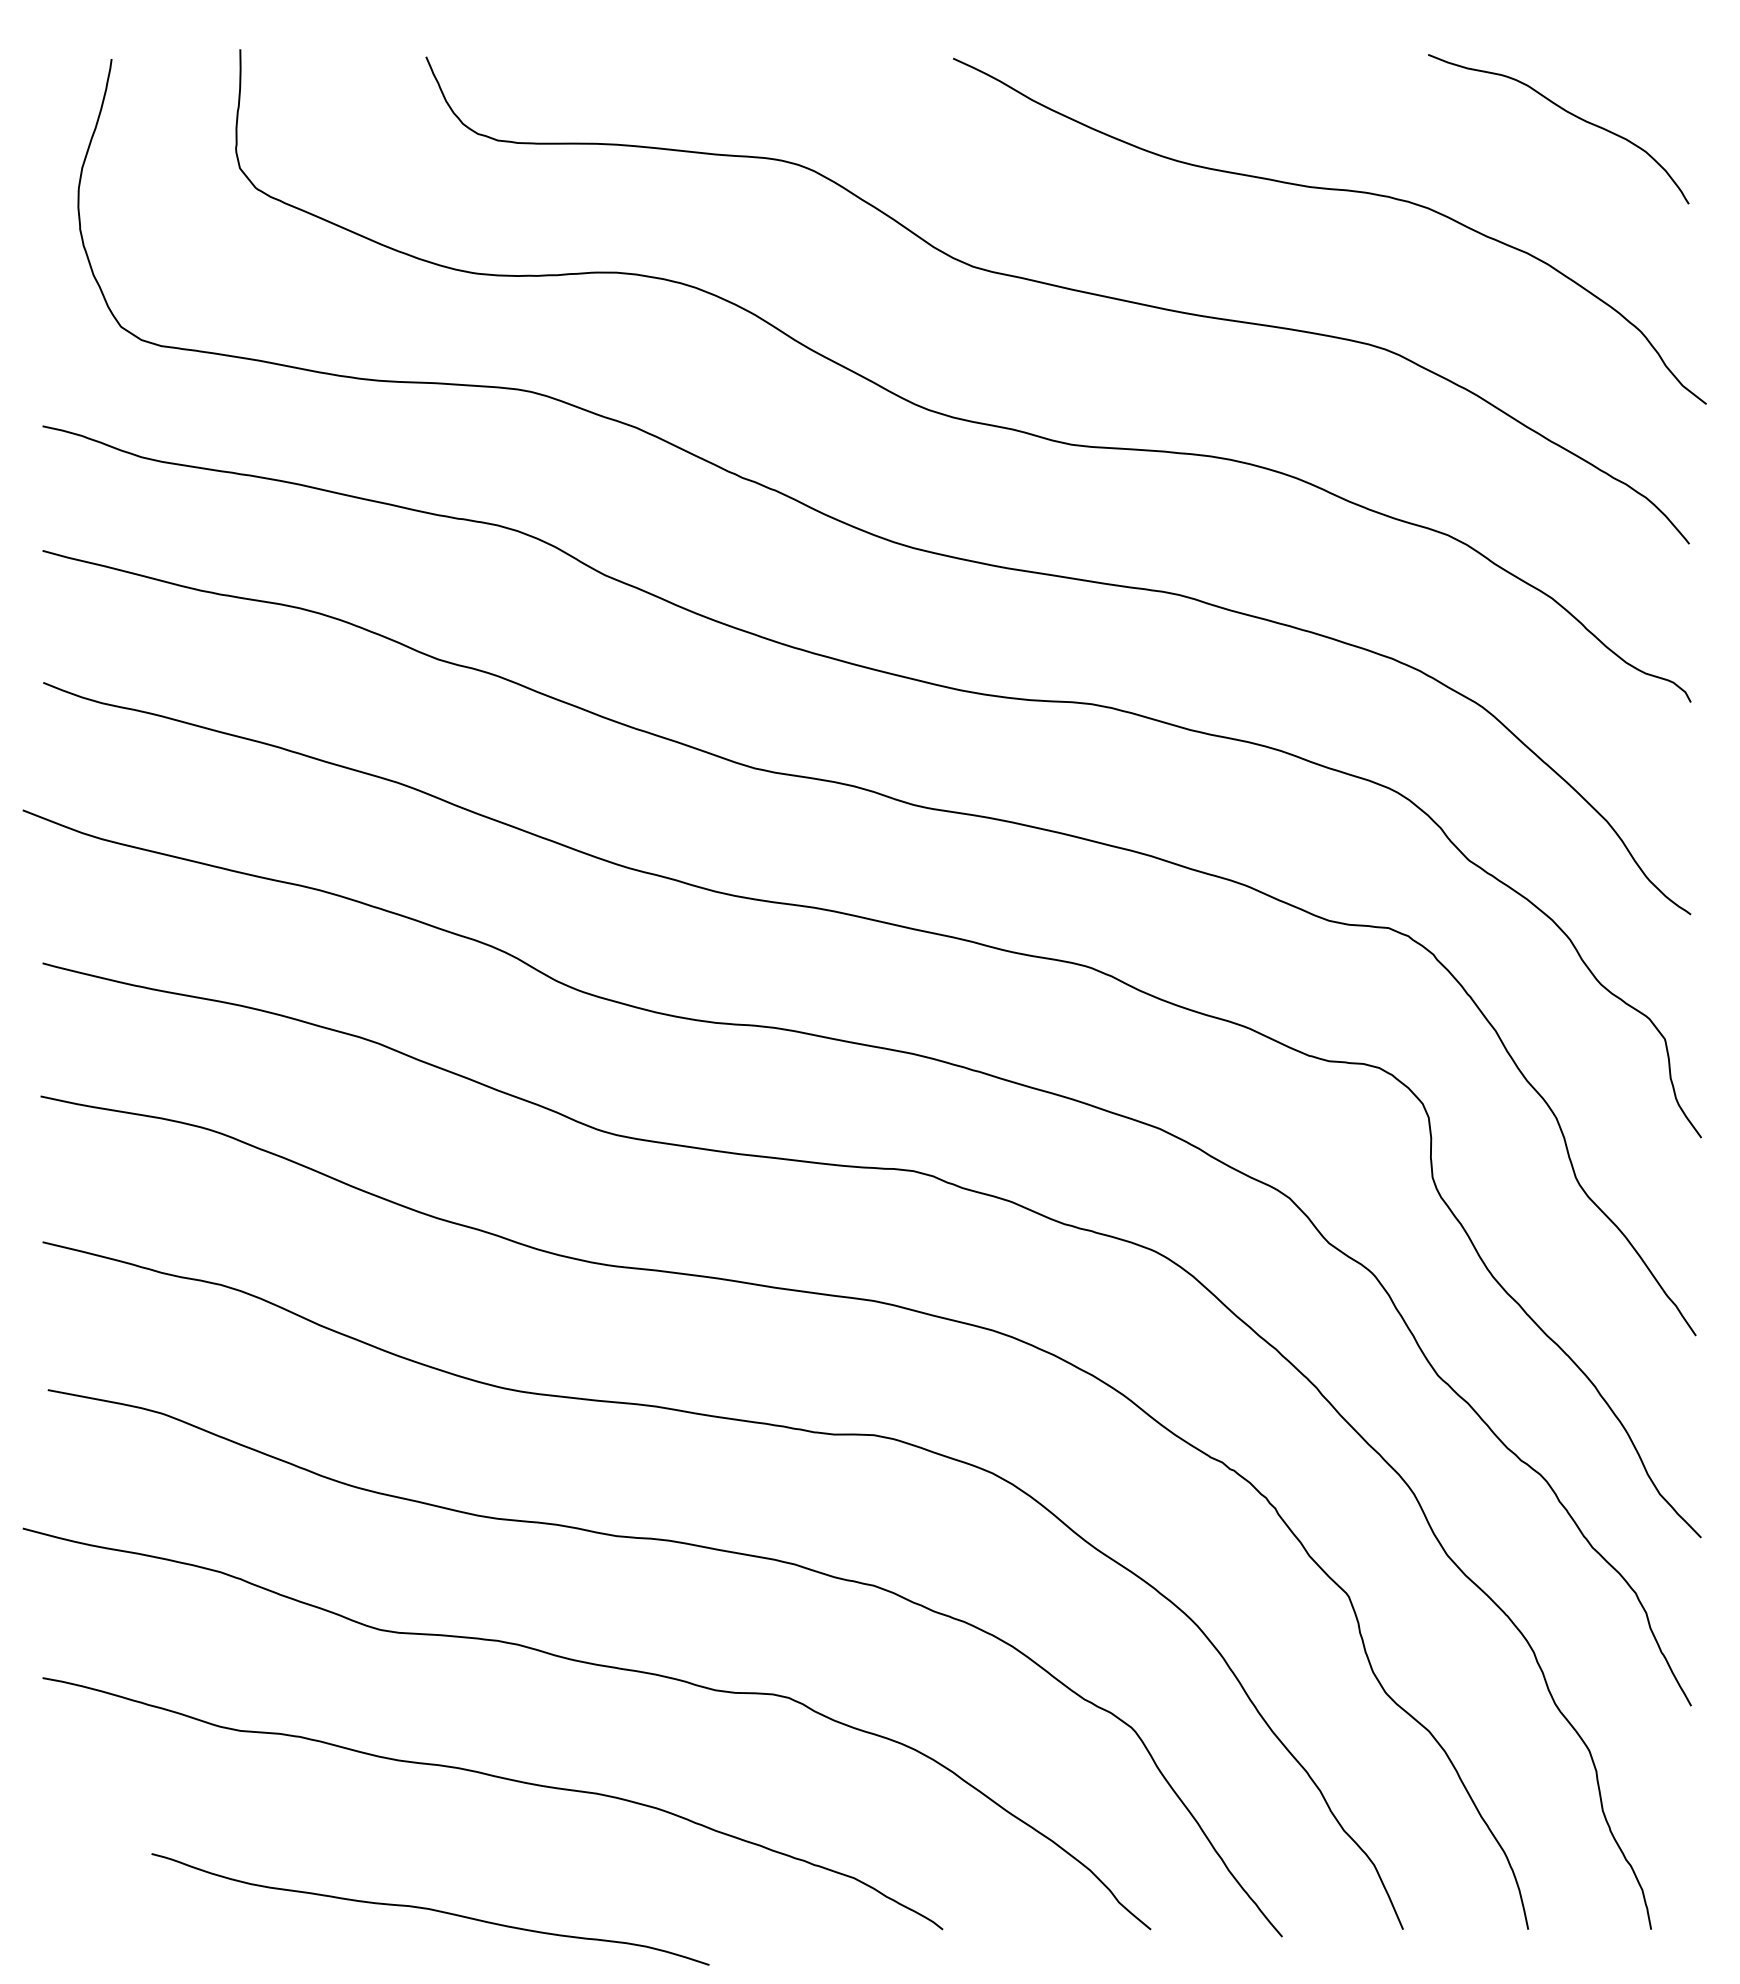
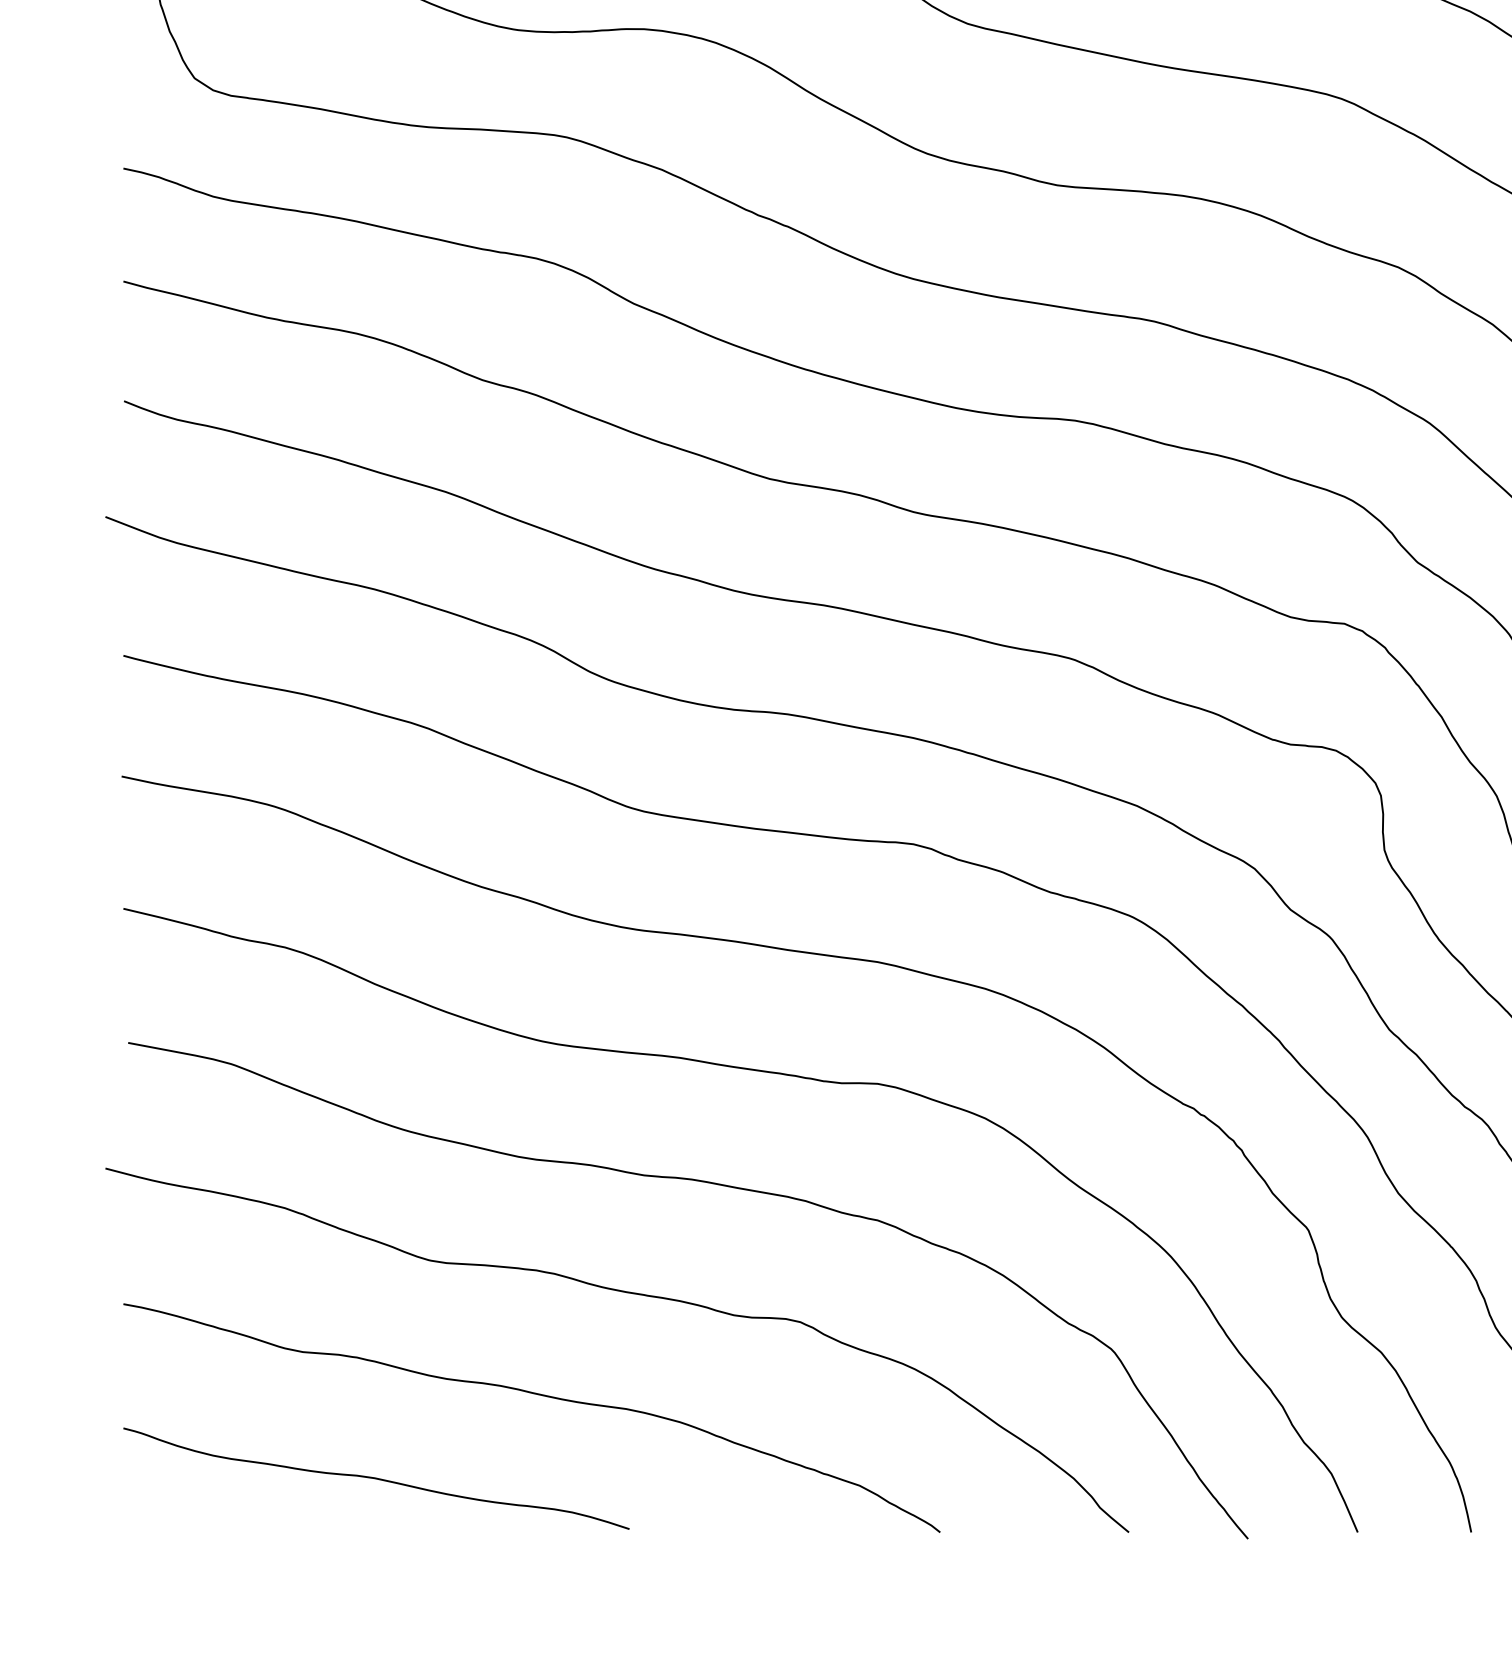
curve: (430, 1909) -> (376, 1478), moved

